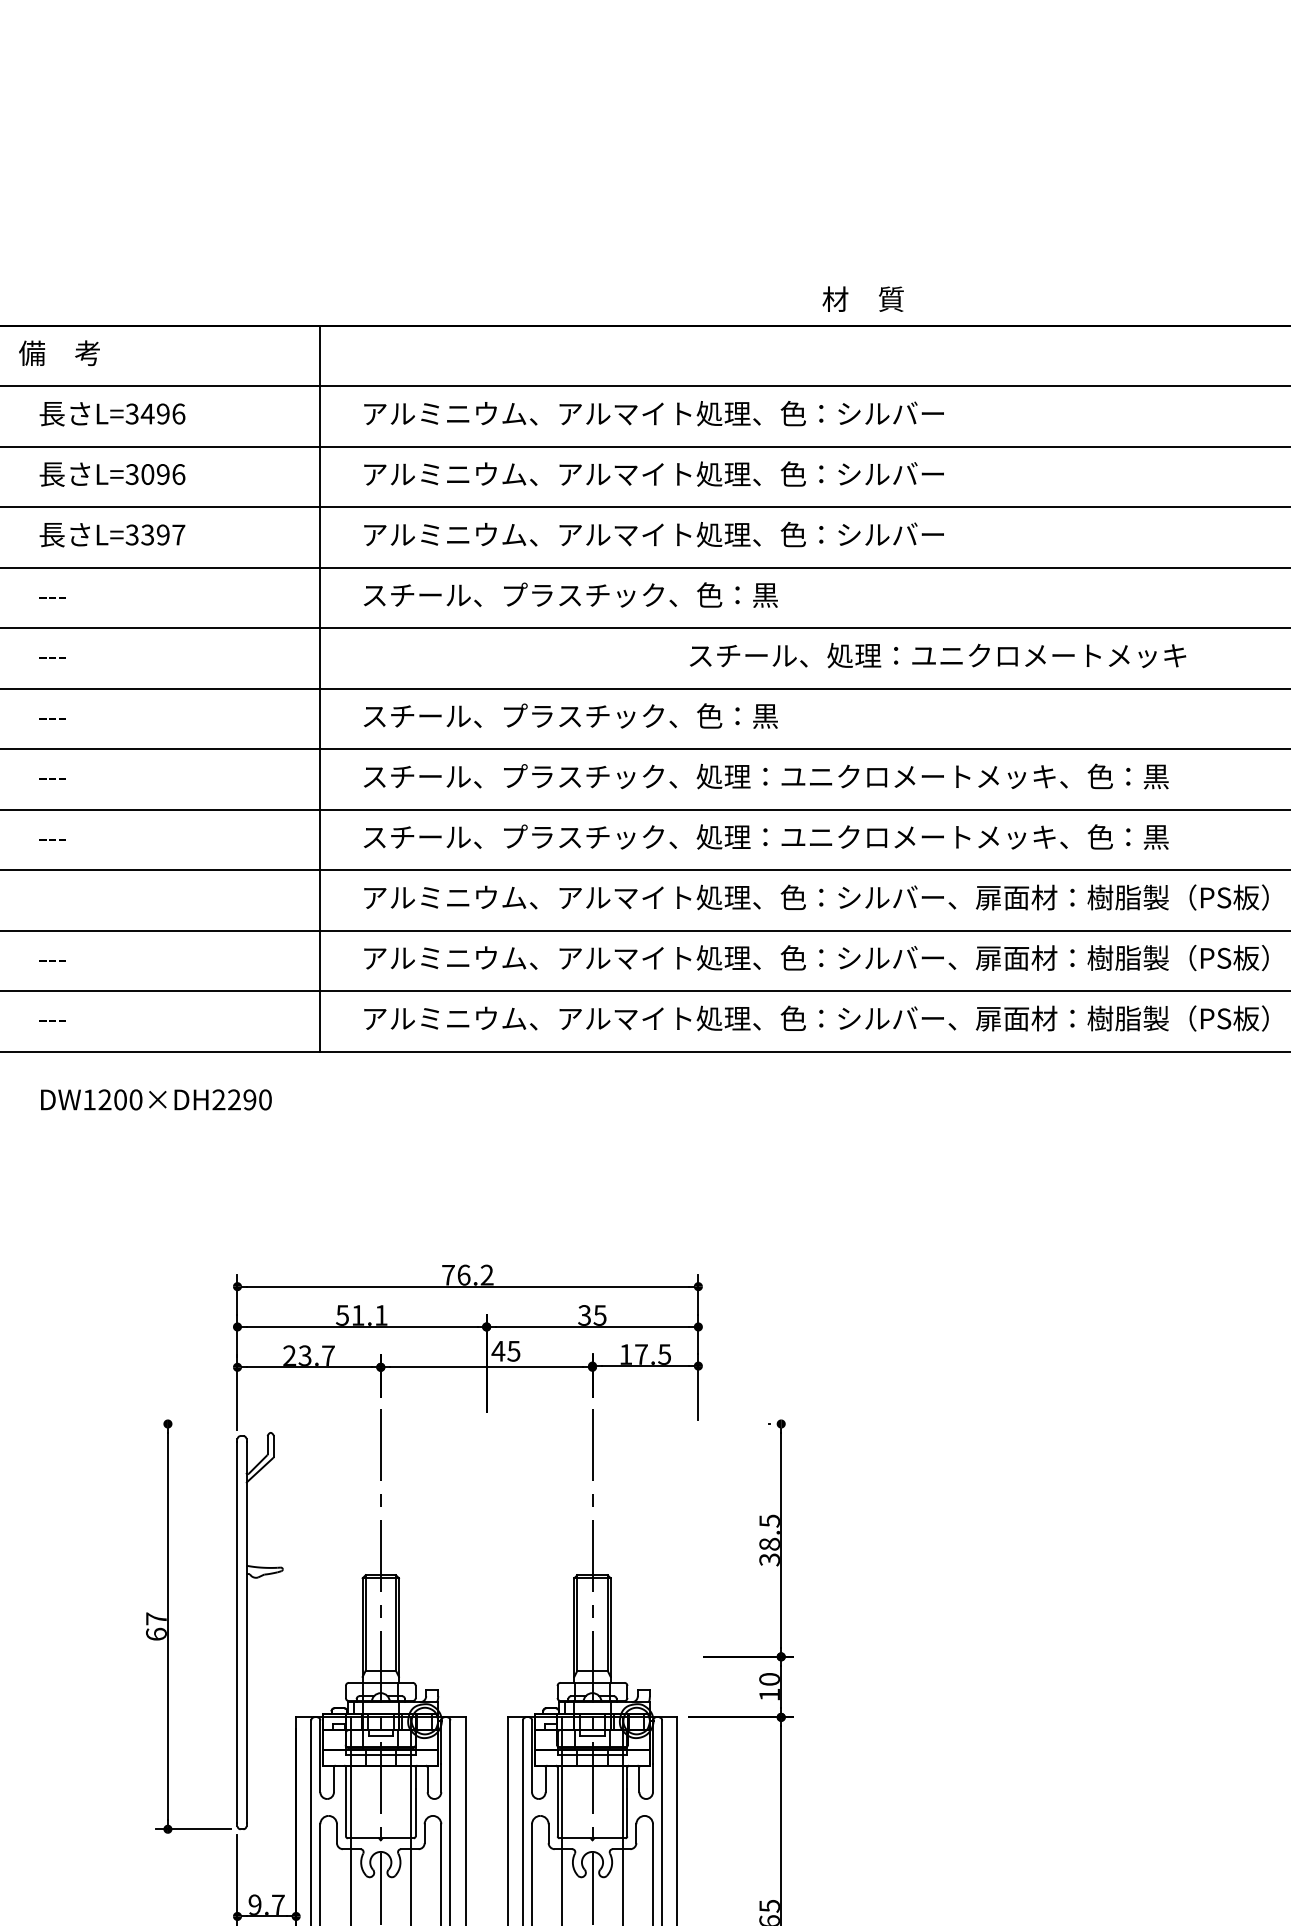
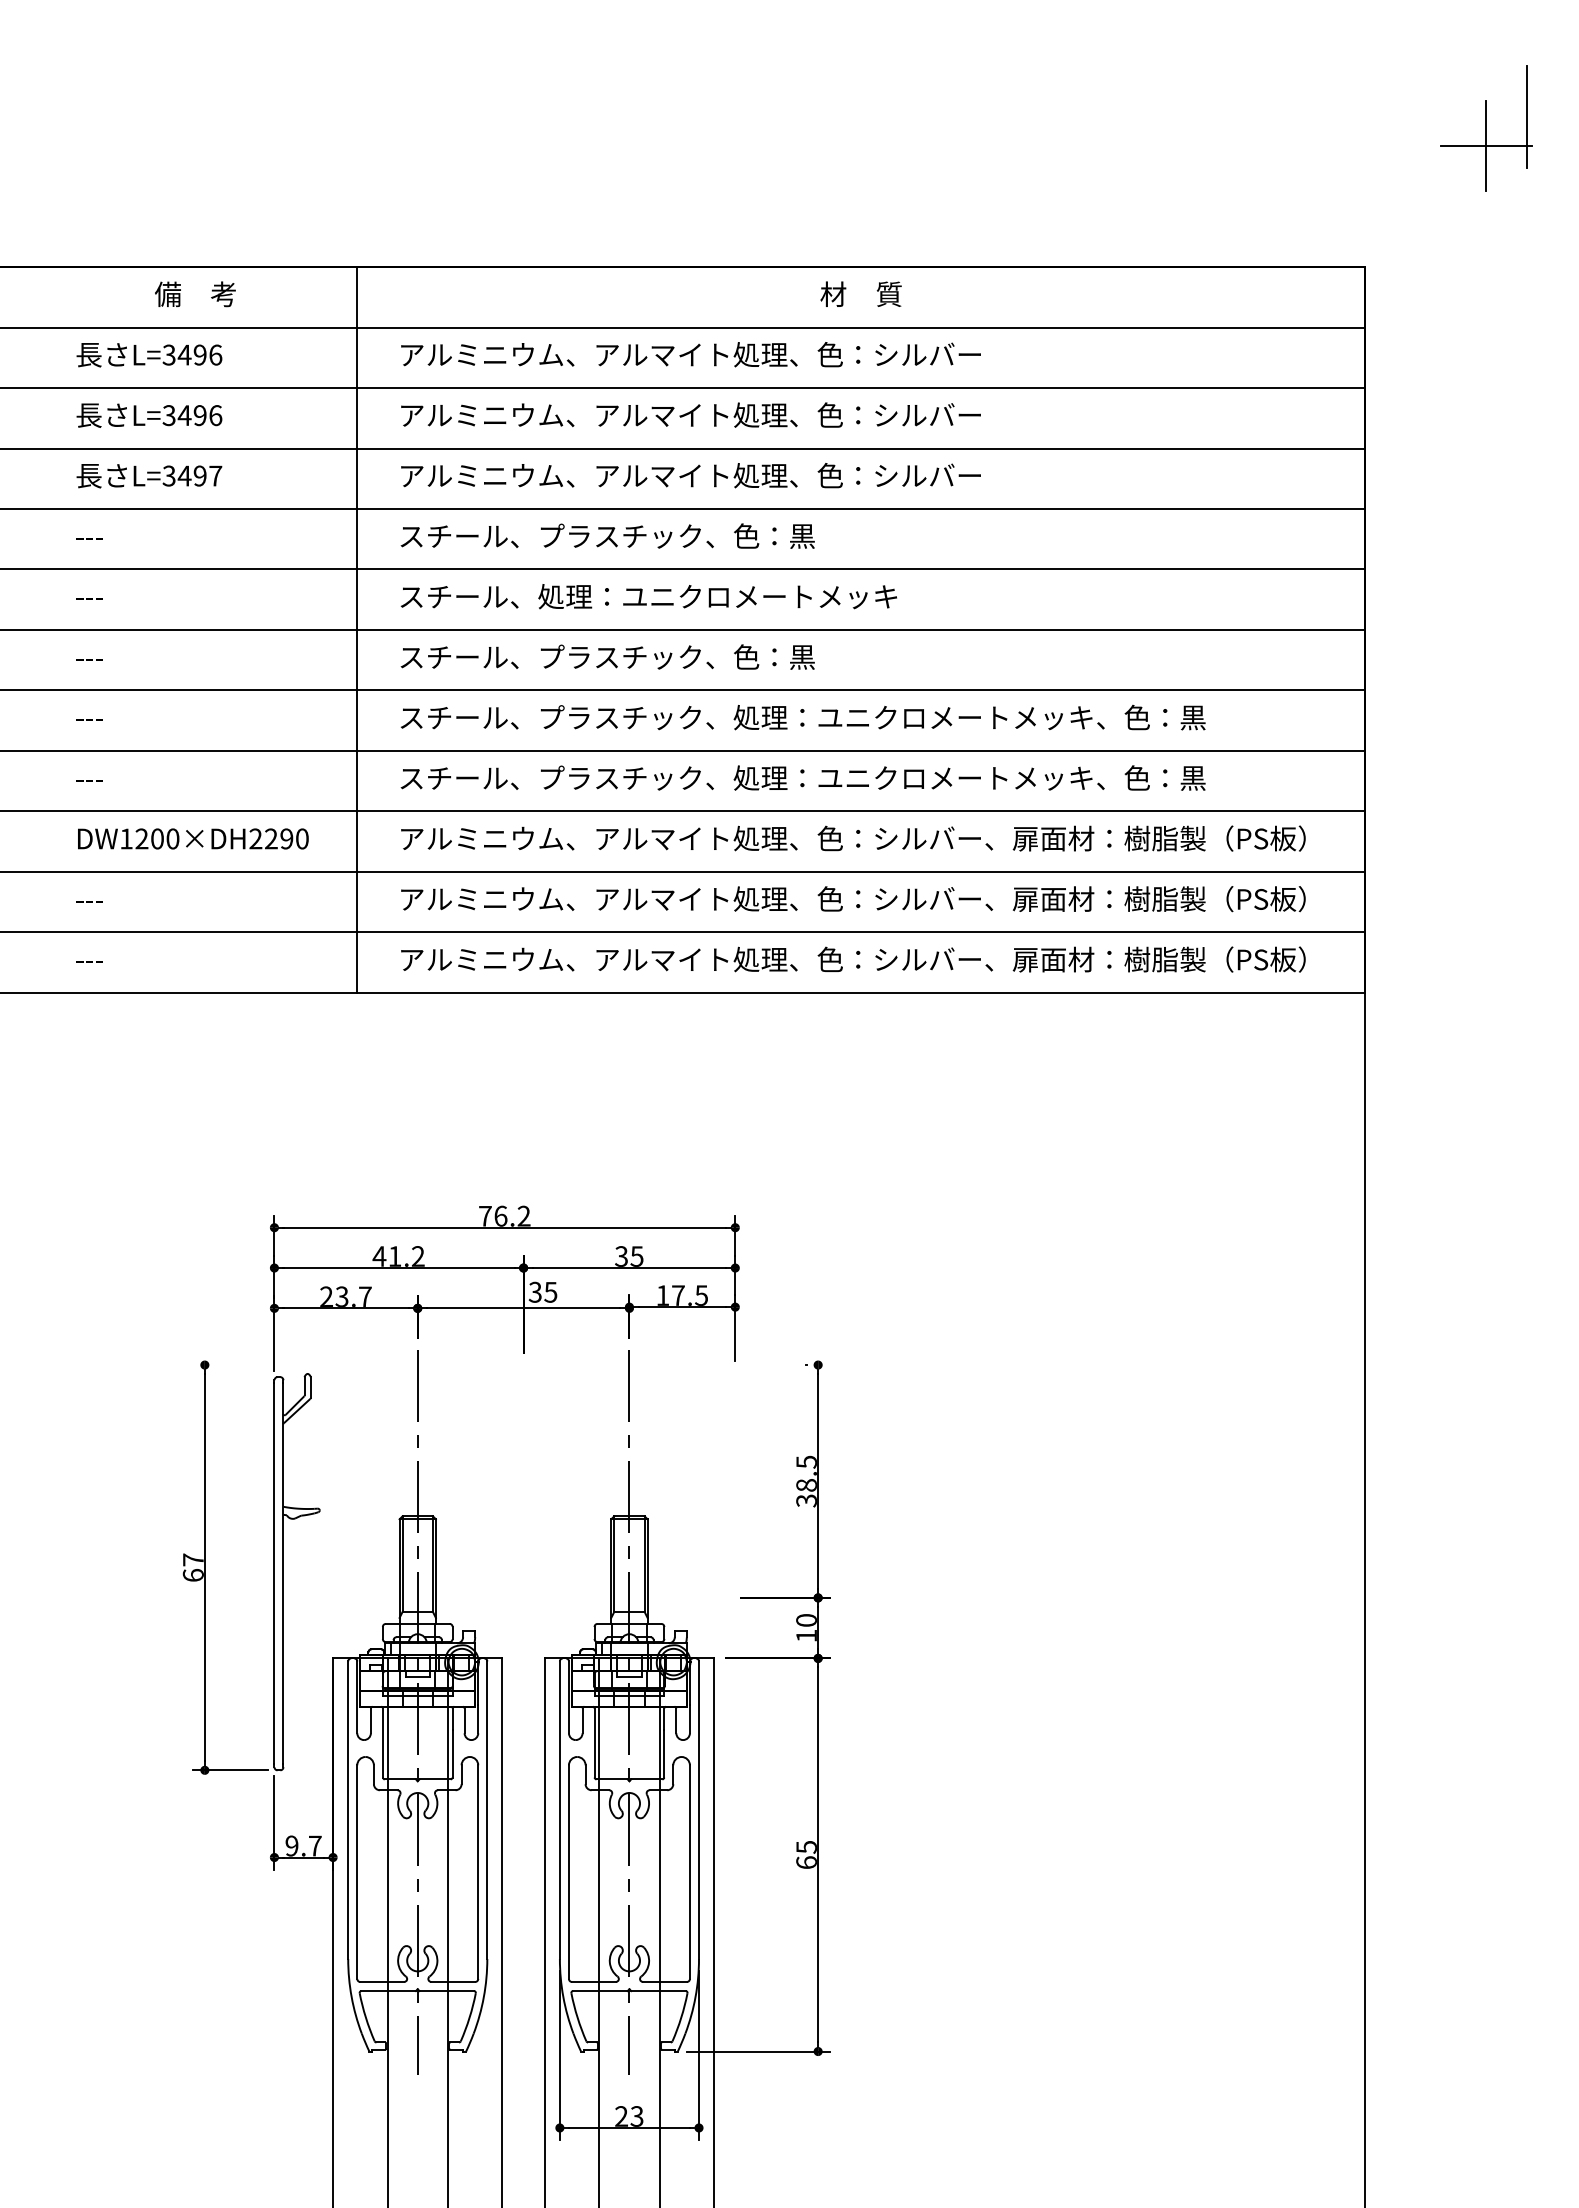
text: (862, 298) -> (860, 293), moved
text: (59, 353) -> (195, 294), moved
text: (147, 474) -> (184, 415), L=3096 -> L=3496
text: (147, 534) -> (184, 475), L=3397 -> L=3497
text: (937, 655) -> (648, 596), moved
text: (156, 1099) -> (193, 838), moved
text: (361, 1315) -> (398, 1256), 51.1 -> 41.2
text: (498, 1350) -> (535, 1291), 45 -> 35

